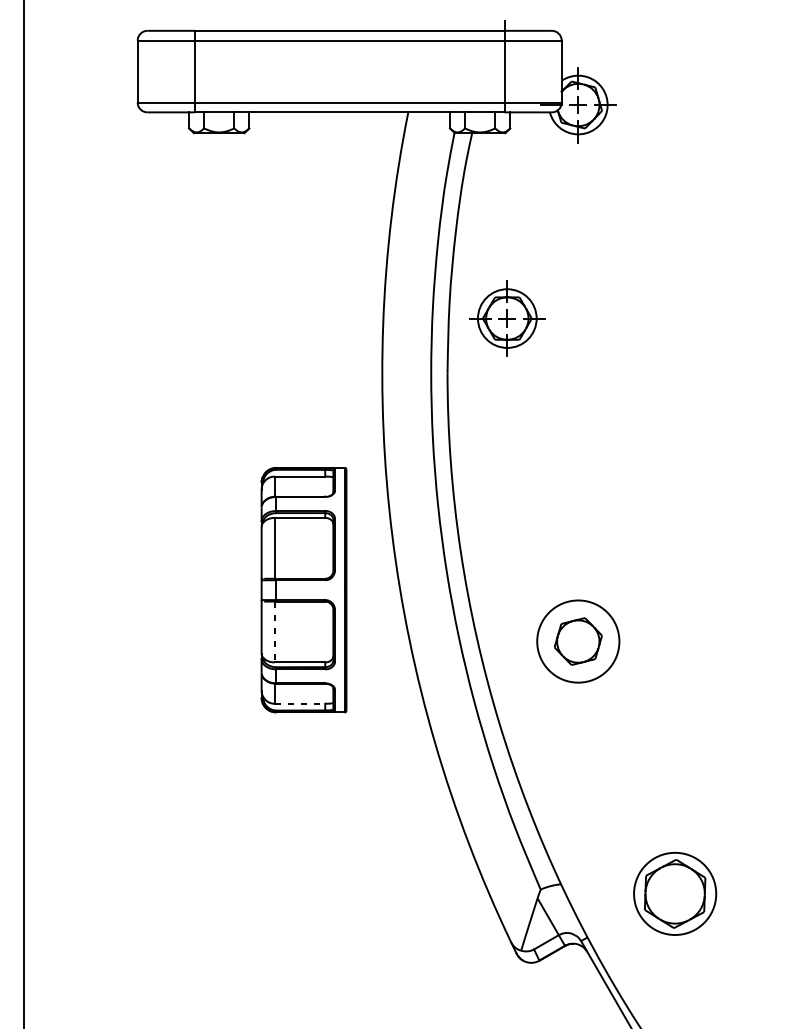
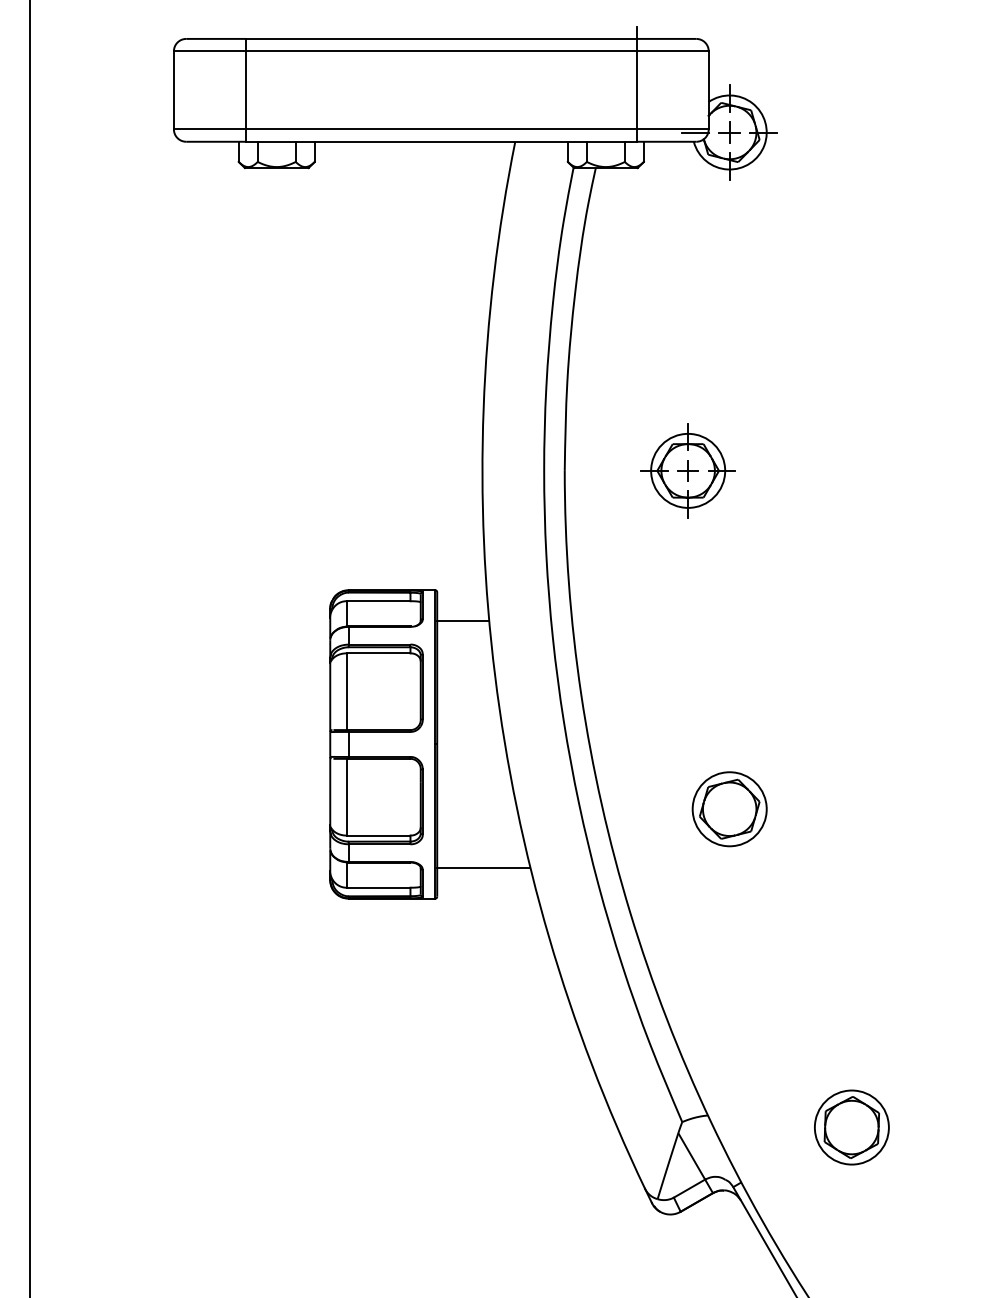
part: (506, 318) -> (687, 470), moved
line: (367, 492) -> (463, 621), added
line: (274, 632) -> (346, 797), dashed -> solid
circle: (578, 641) -> (729, 809), size x0.71
line: (383, 687) -> (483, 867), added
line: (299, 703) -> (378, 887), dashed -> solid
part: (674, 893) -> (851, 1127), size x0.71

